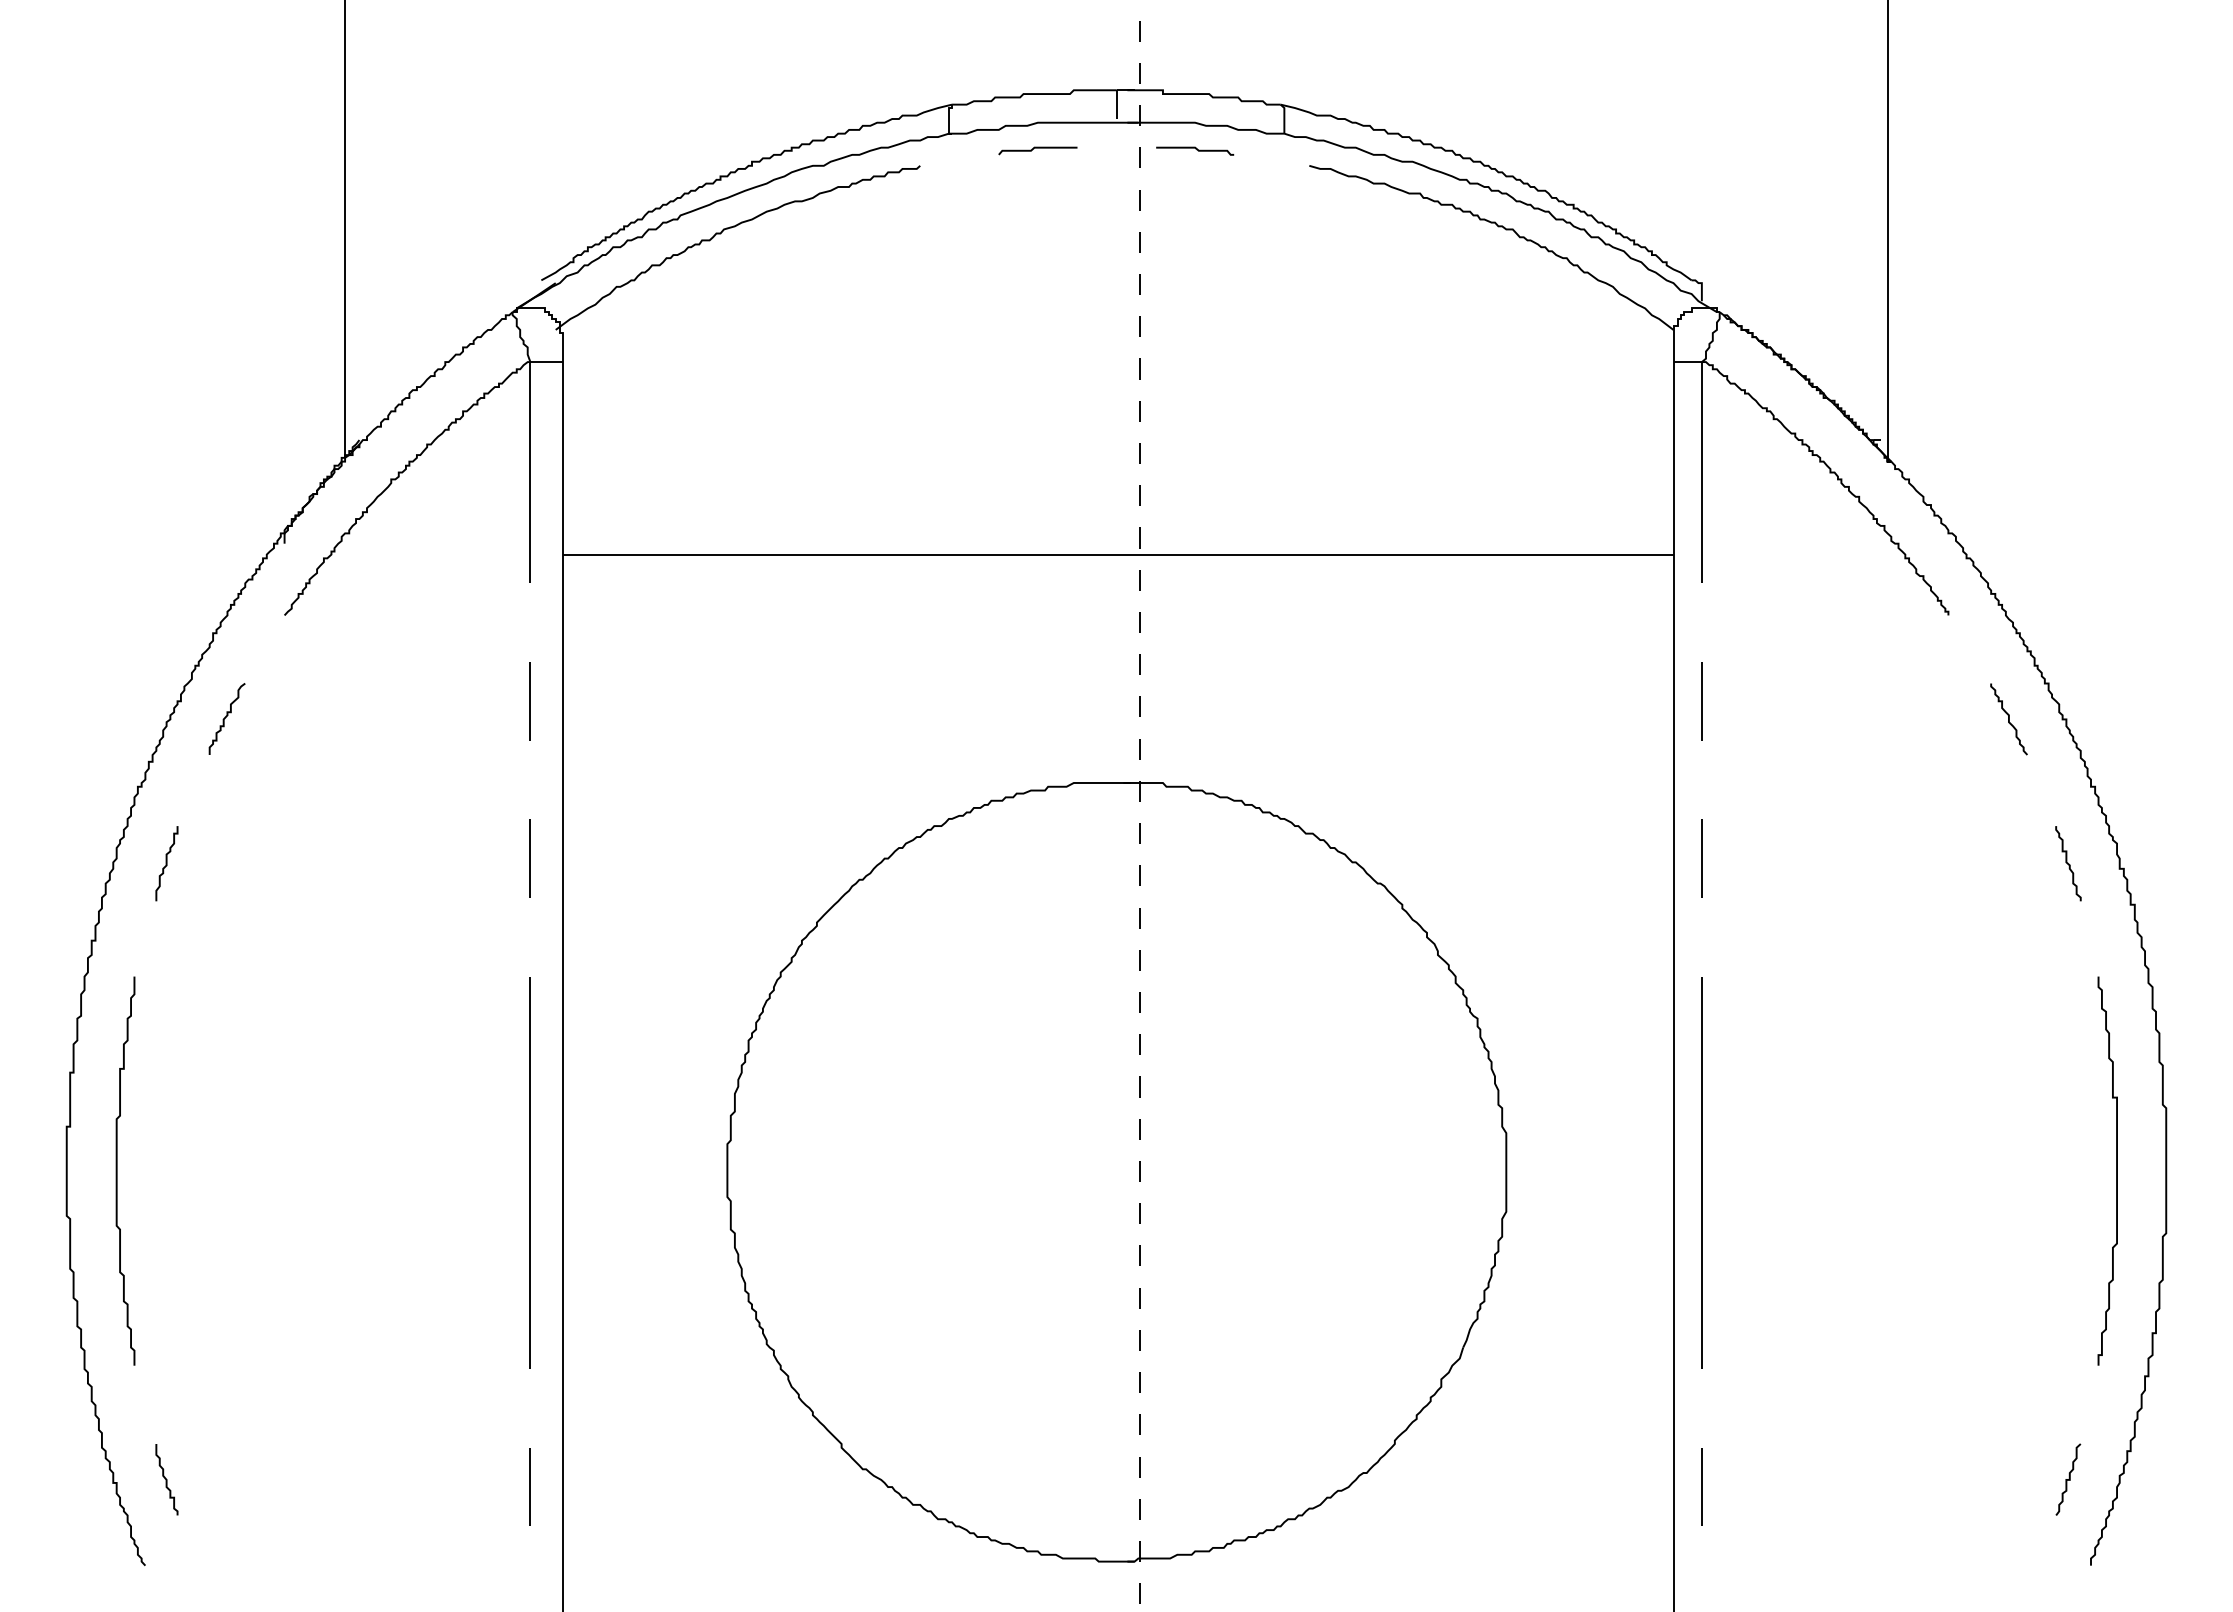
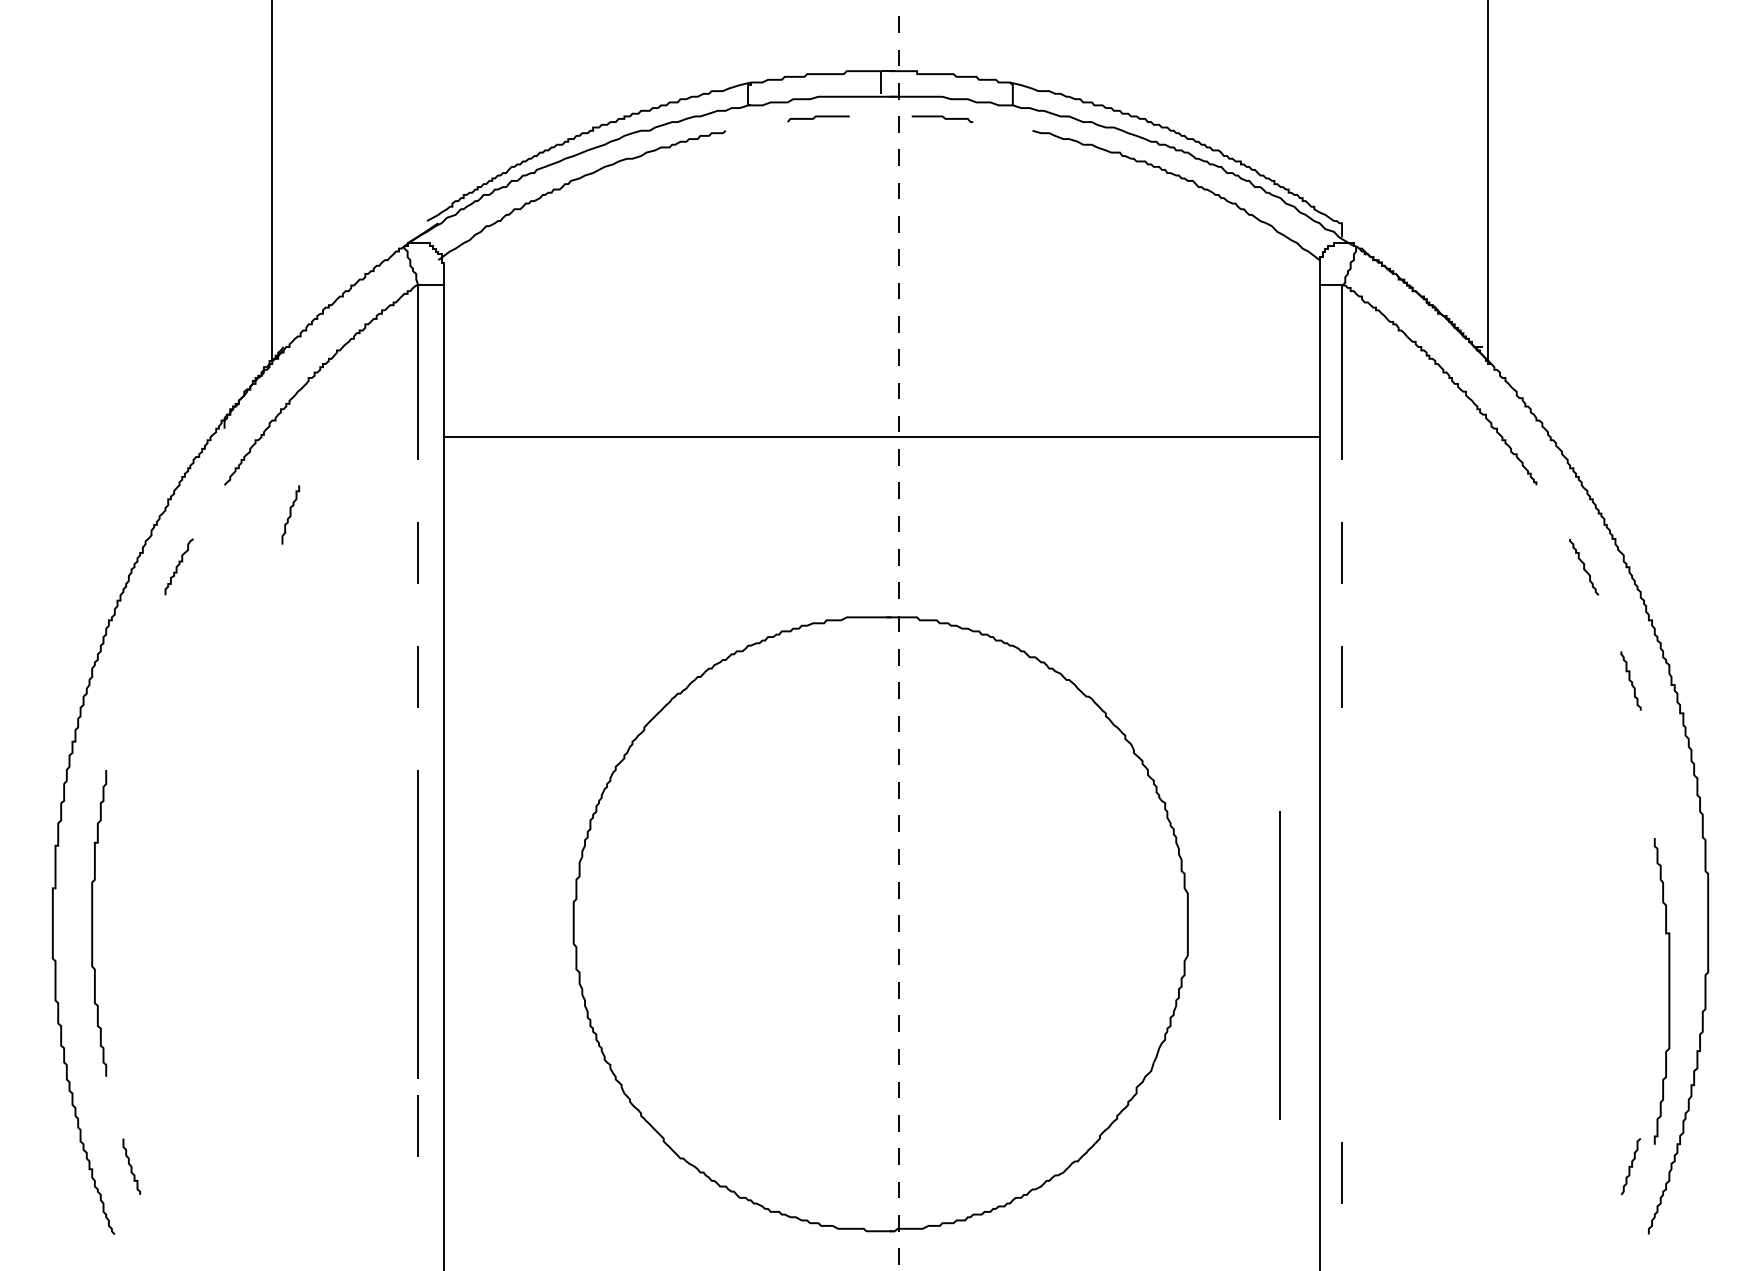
curve: (166, 863) -> (290, 514), moved
curve: (2115, 1171) -> (1668, 991), moved
line: (1701, 1172) -> (1279, 965), moved
line: (529, 1487) -> (417, 1125), moved

